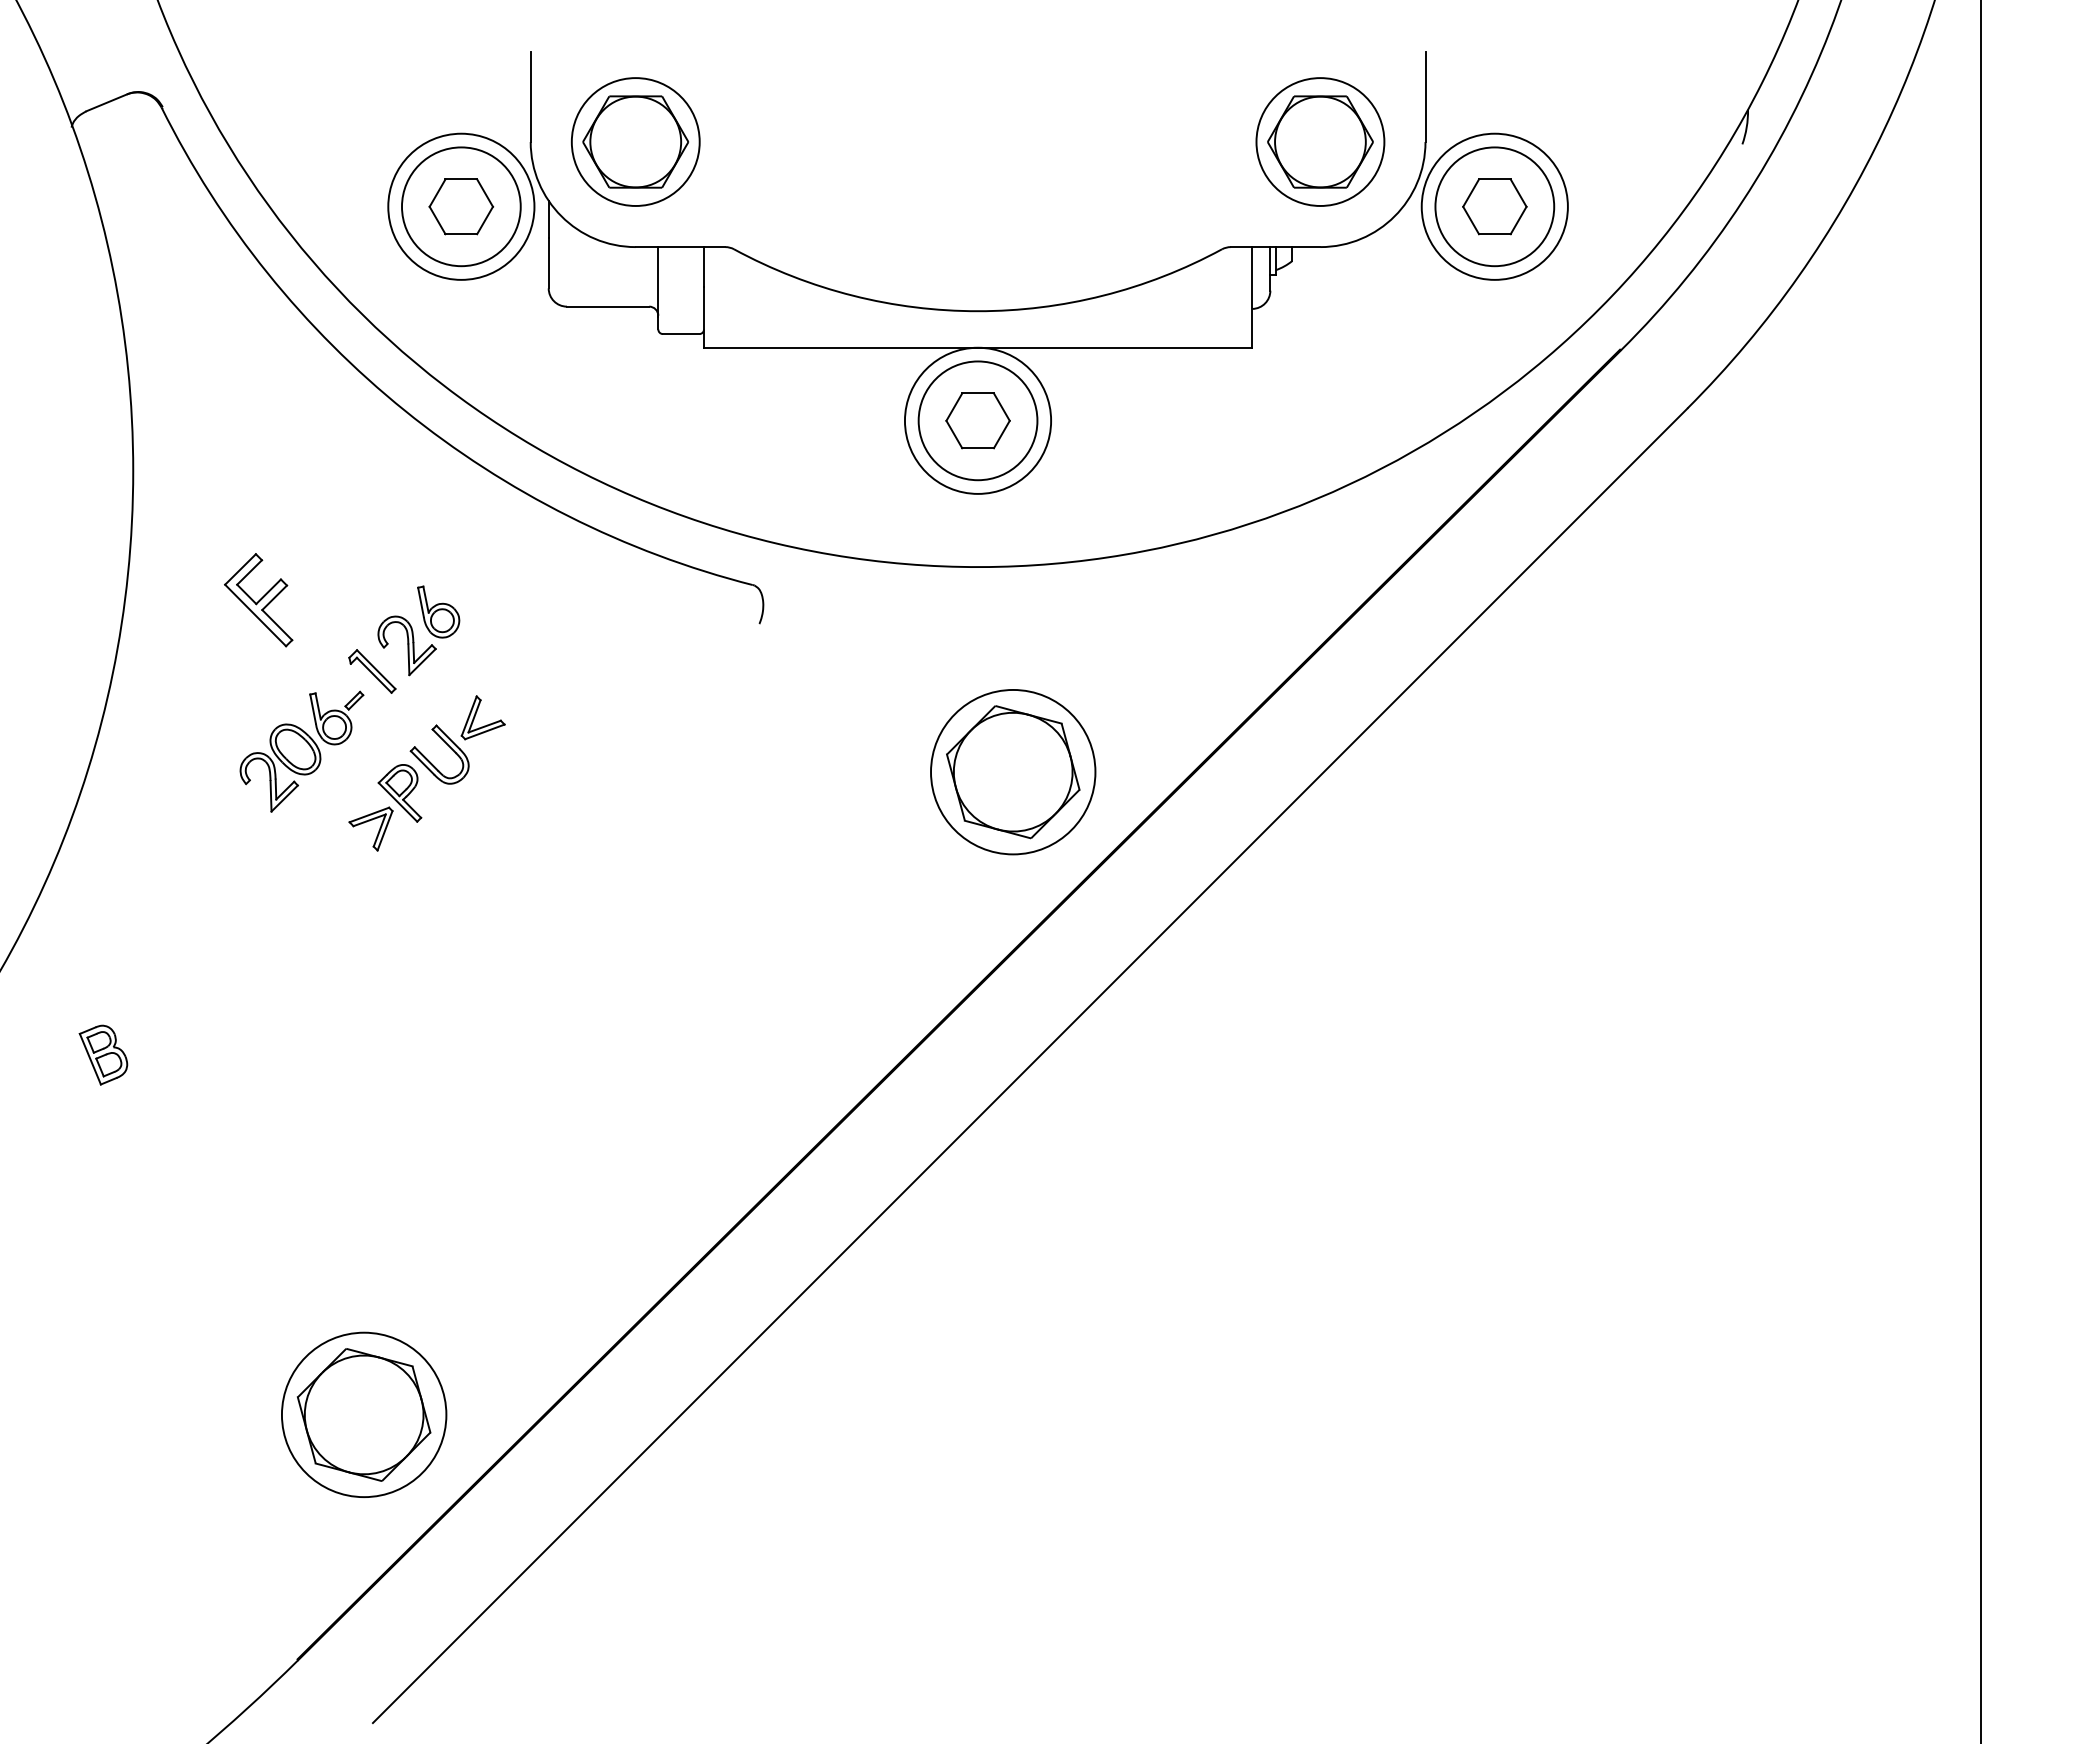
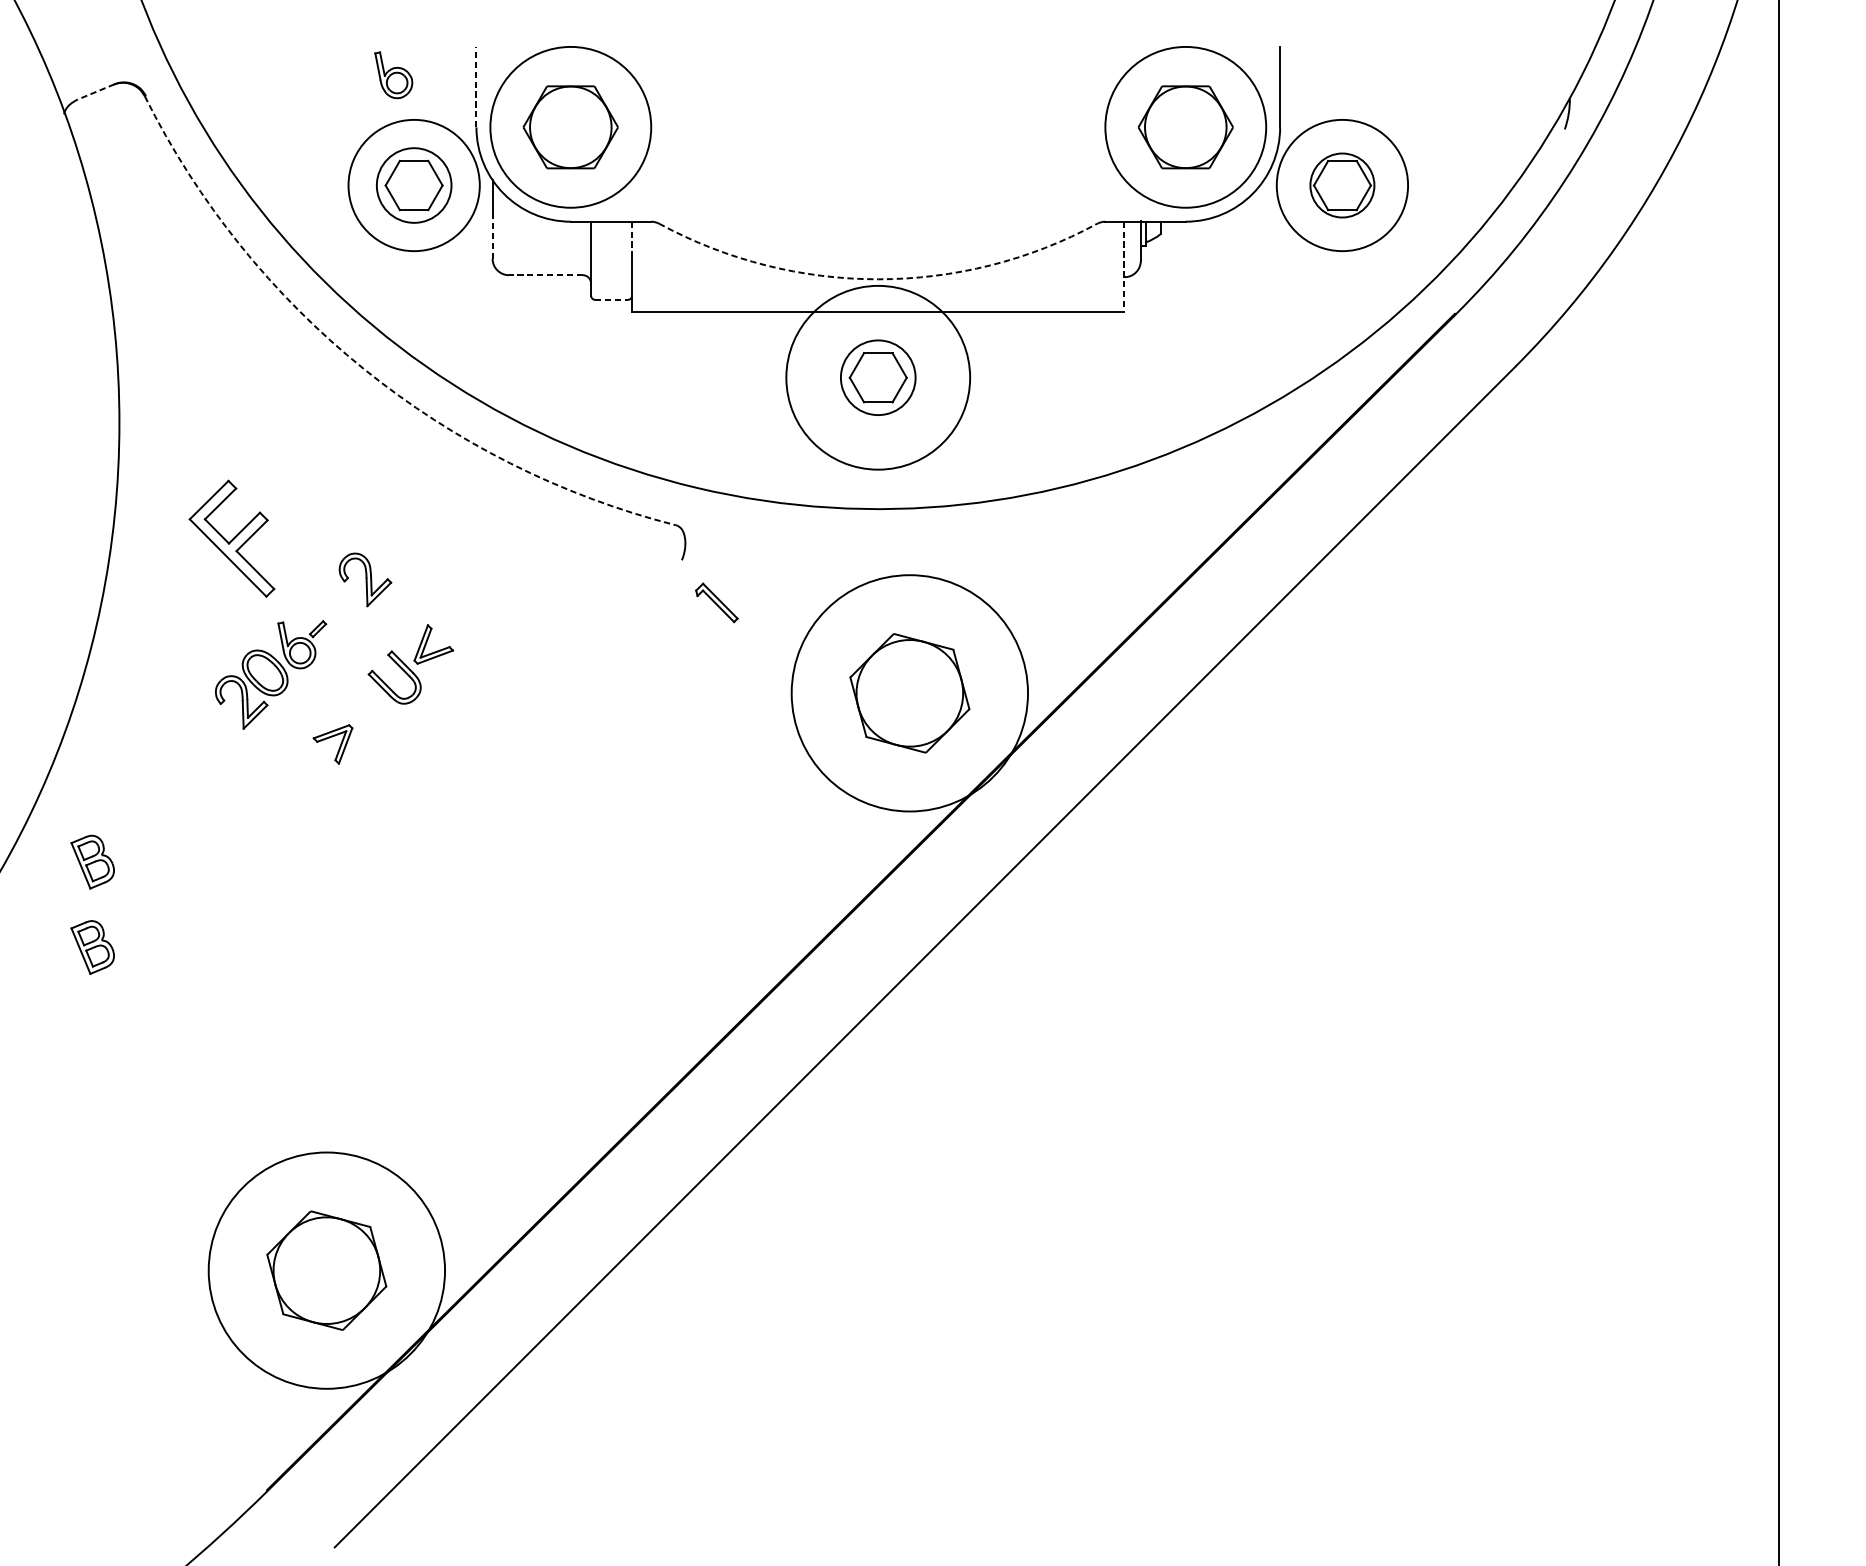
line: (530, 97) -> (476, 87), solid -> dashed
line: (106, 102) -> (95, 91), solid -> dashed
circle: (635, 141) -> (570, 126), size x1.4
circle: (1320, 141) -> (1185, 126), size x1.4
circle: (461, 206) -> (414, 185), size x0.7
circle: (1494, 206) -> (1342, 185), size x0.6
line: (548, 262) -> (492, 235), solid -> dashed
line: (704, 267) -> (632, 240), solid -> dashed
line: (1252, 297) -> (1124, 266), solid -> dashed
line: (607, 306) -> (545, 275), solid -> dashed
arc: (978, 311) -> (878, 279), solid -> dashed
line: (681, 334) -> (611, 300), solid -> dashed
arc: (405, 410) -> (363, 368), solid -> dashed
circle: (977, 420) -> (877, 377), size x0.7
circle: (977, 420) -> (877, 377), size x1.4
part: (258, 600) -> (231, 539), size x1.4
part: (438, 611) -> (393, 74), moved
part: (372, 671) -> (716, 602), moved
circle: (1013, 771) -> (910, 692), size x1.6
part: (399, 793) -> (358, 712), removed
part: (103, 959) -> (92, 861), added
circle: (363, 1414) -> (326, 1270), size x1.6

